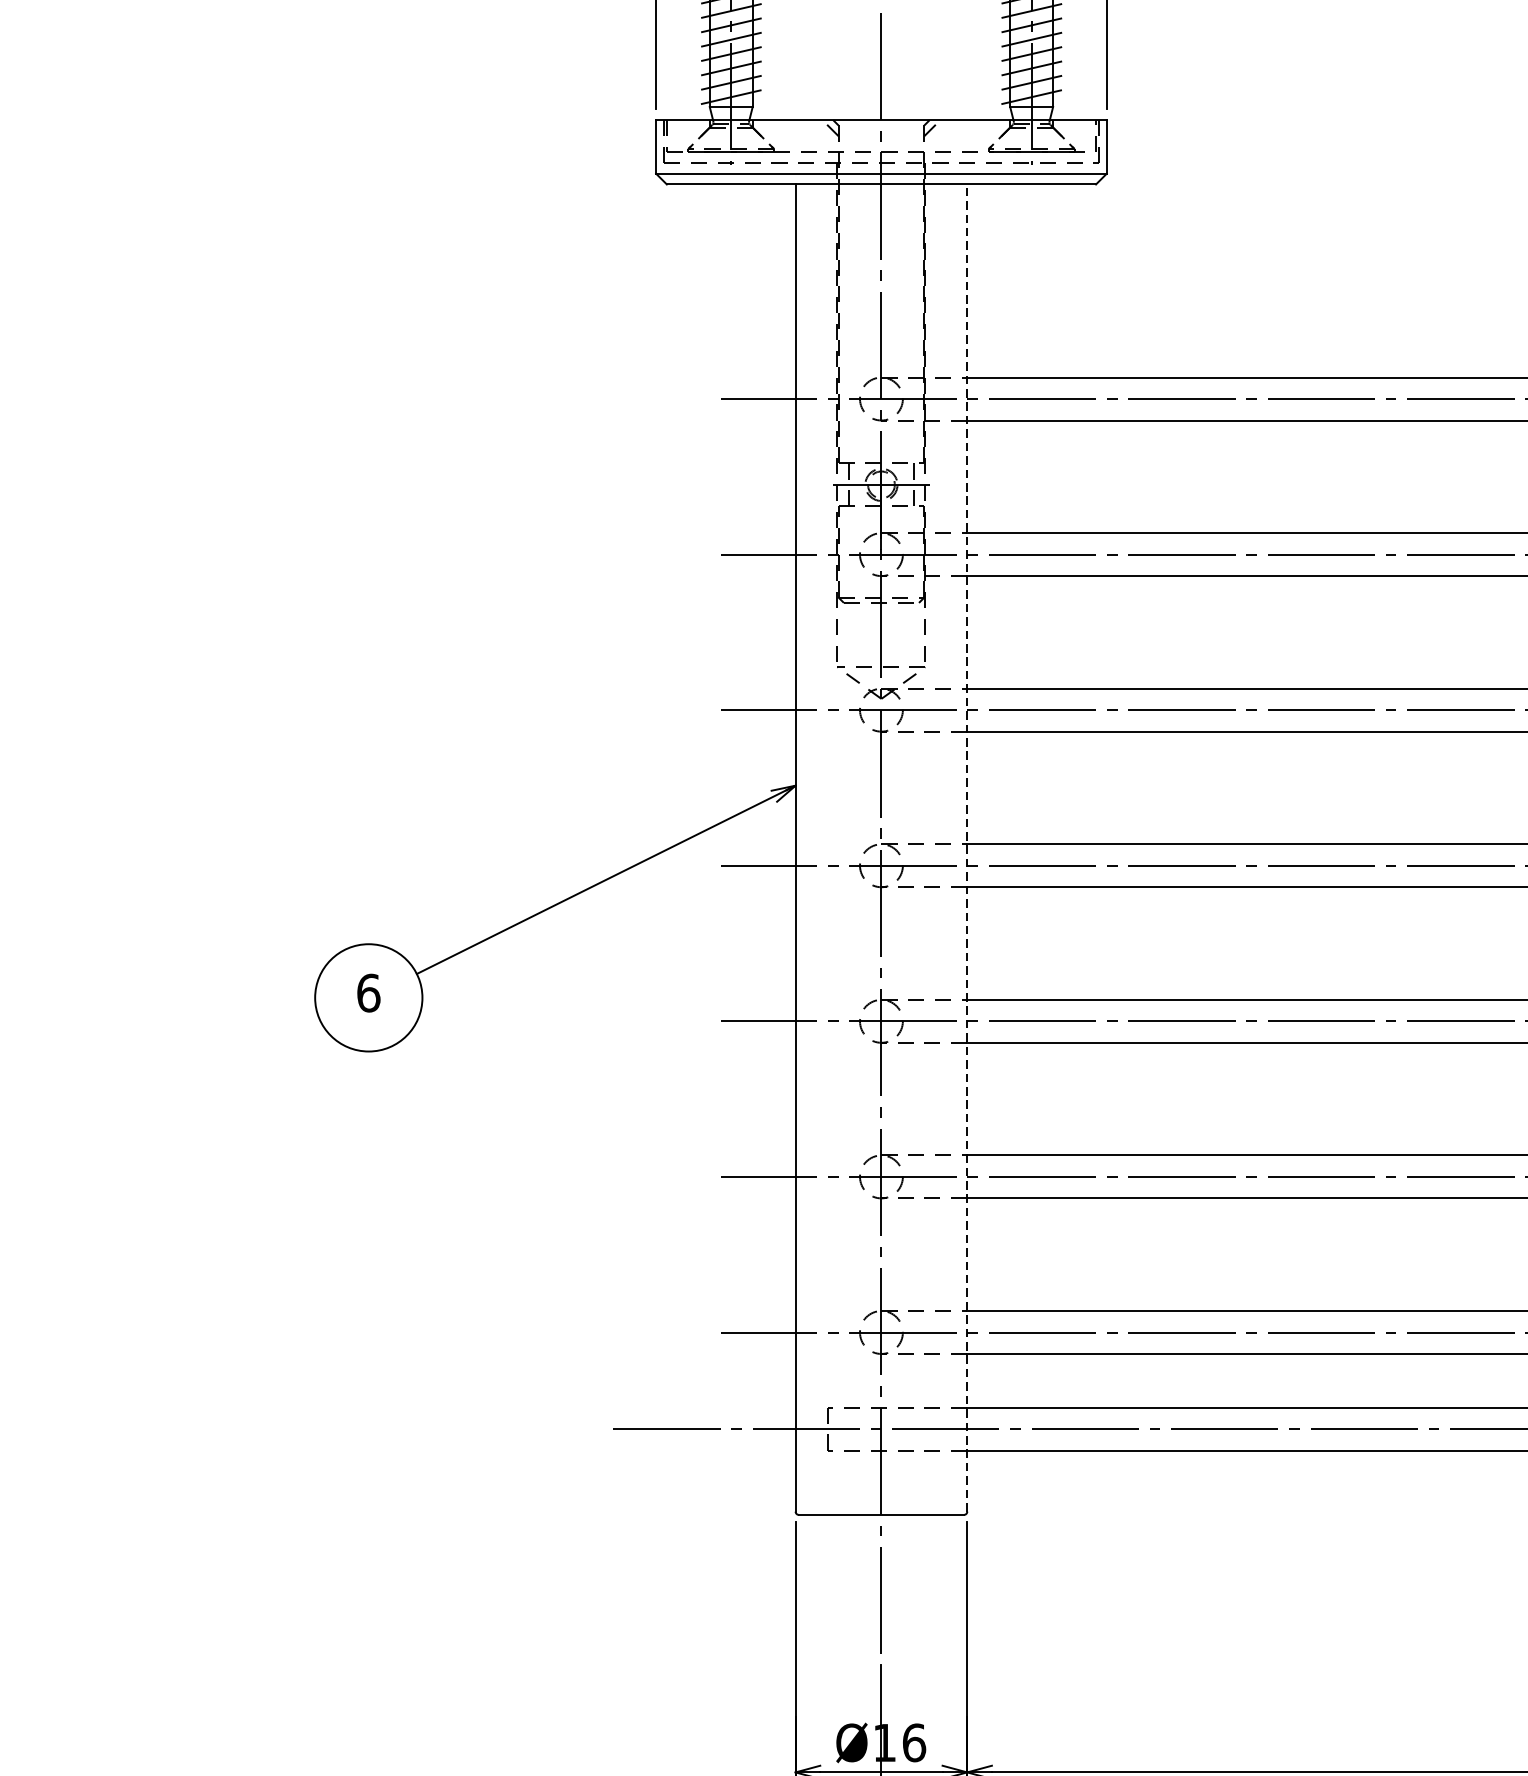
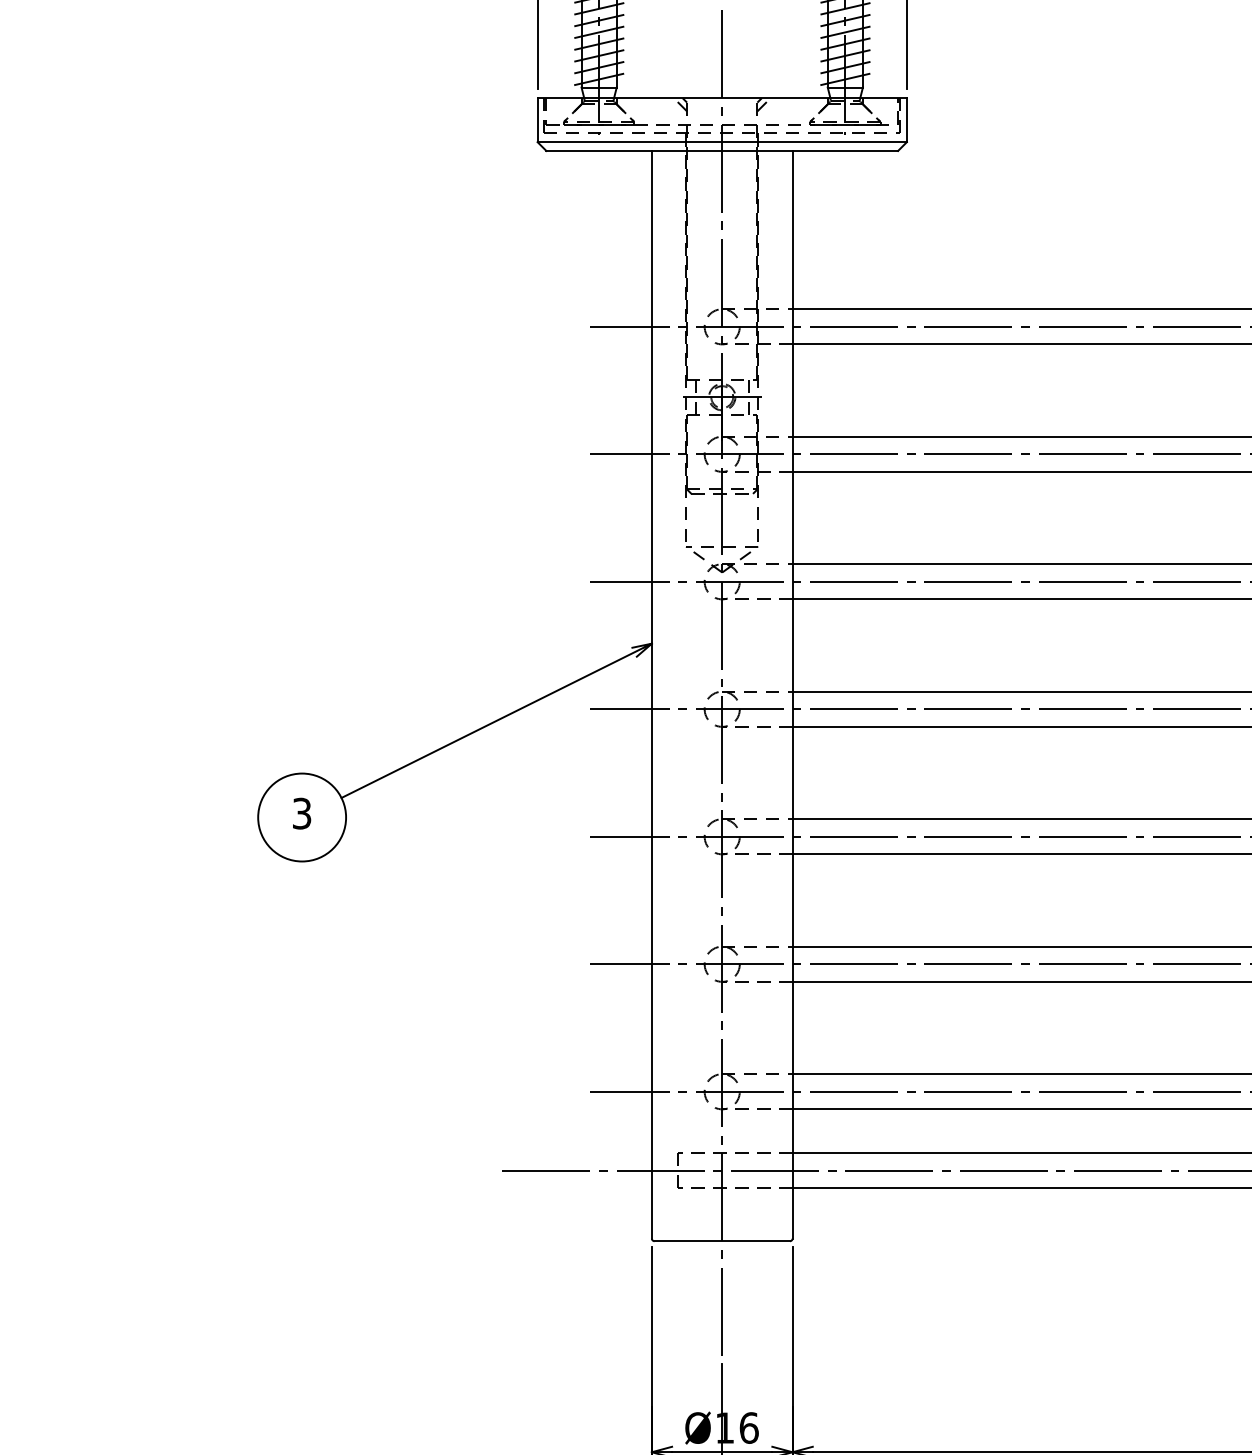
line: (967, 847) -> (792, 694), dashed -> solid
text: (368, 992) -> (301, 813), 6 -> 3

